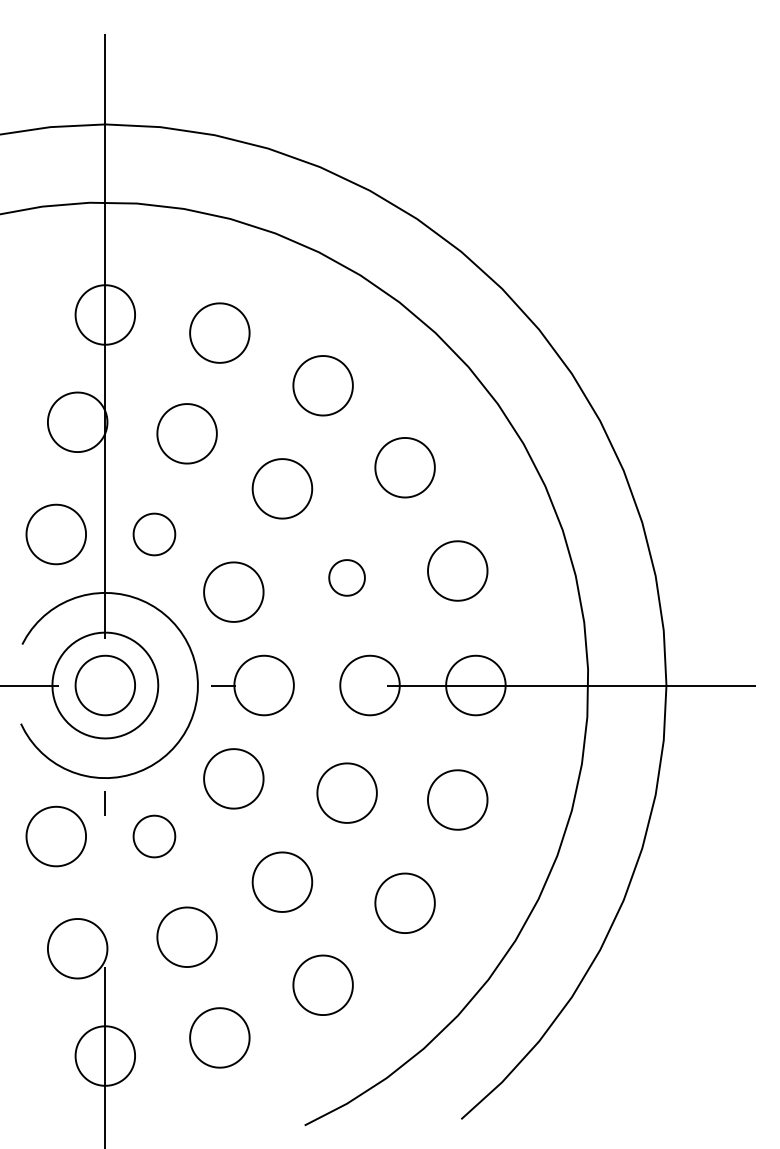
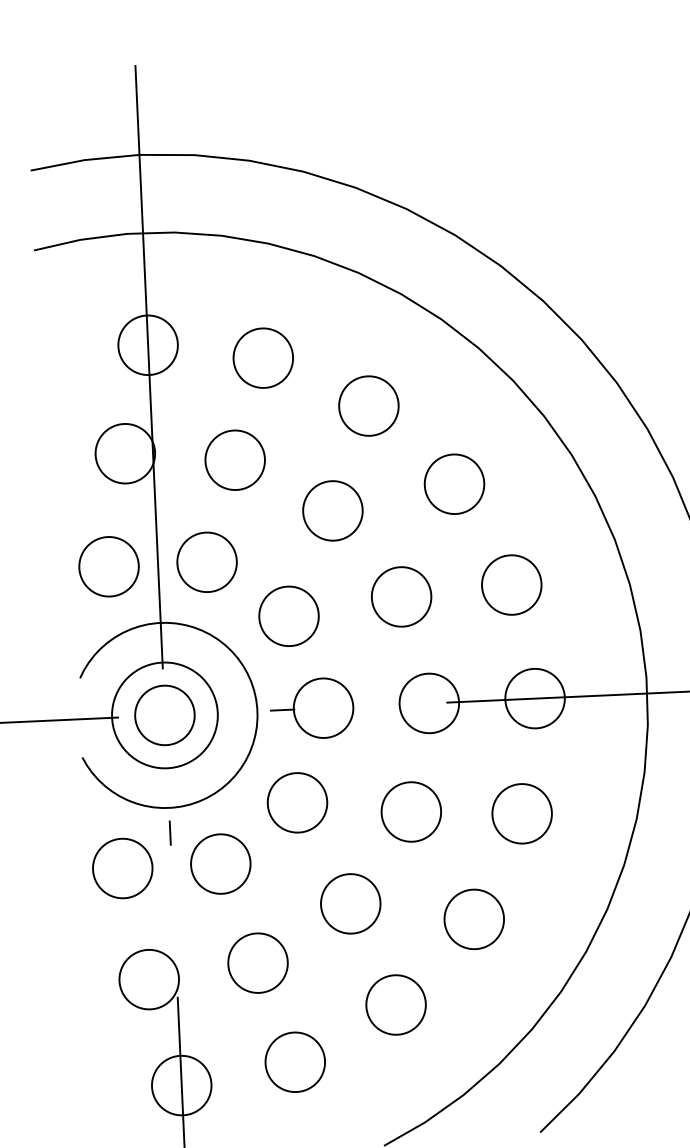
part: (154, 534) -> (207, 562), size x1.43
part: (346, 577) -> (400, 596), size x1.67
part: (154, 836) -> (220, 864), size x1.43

